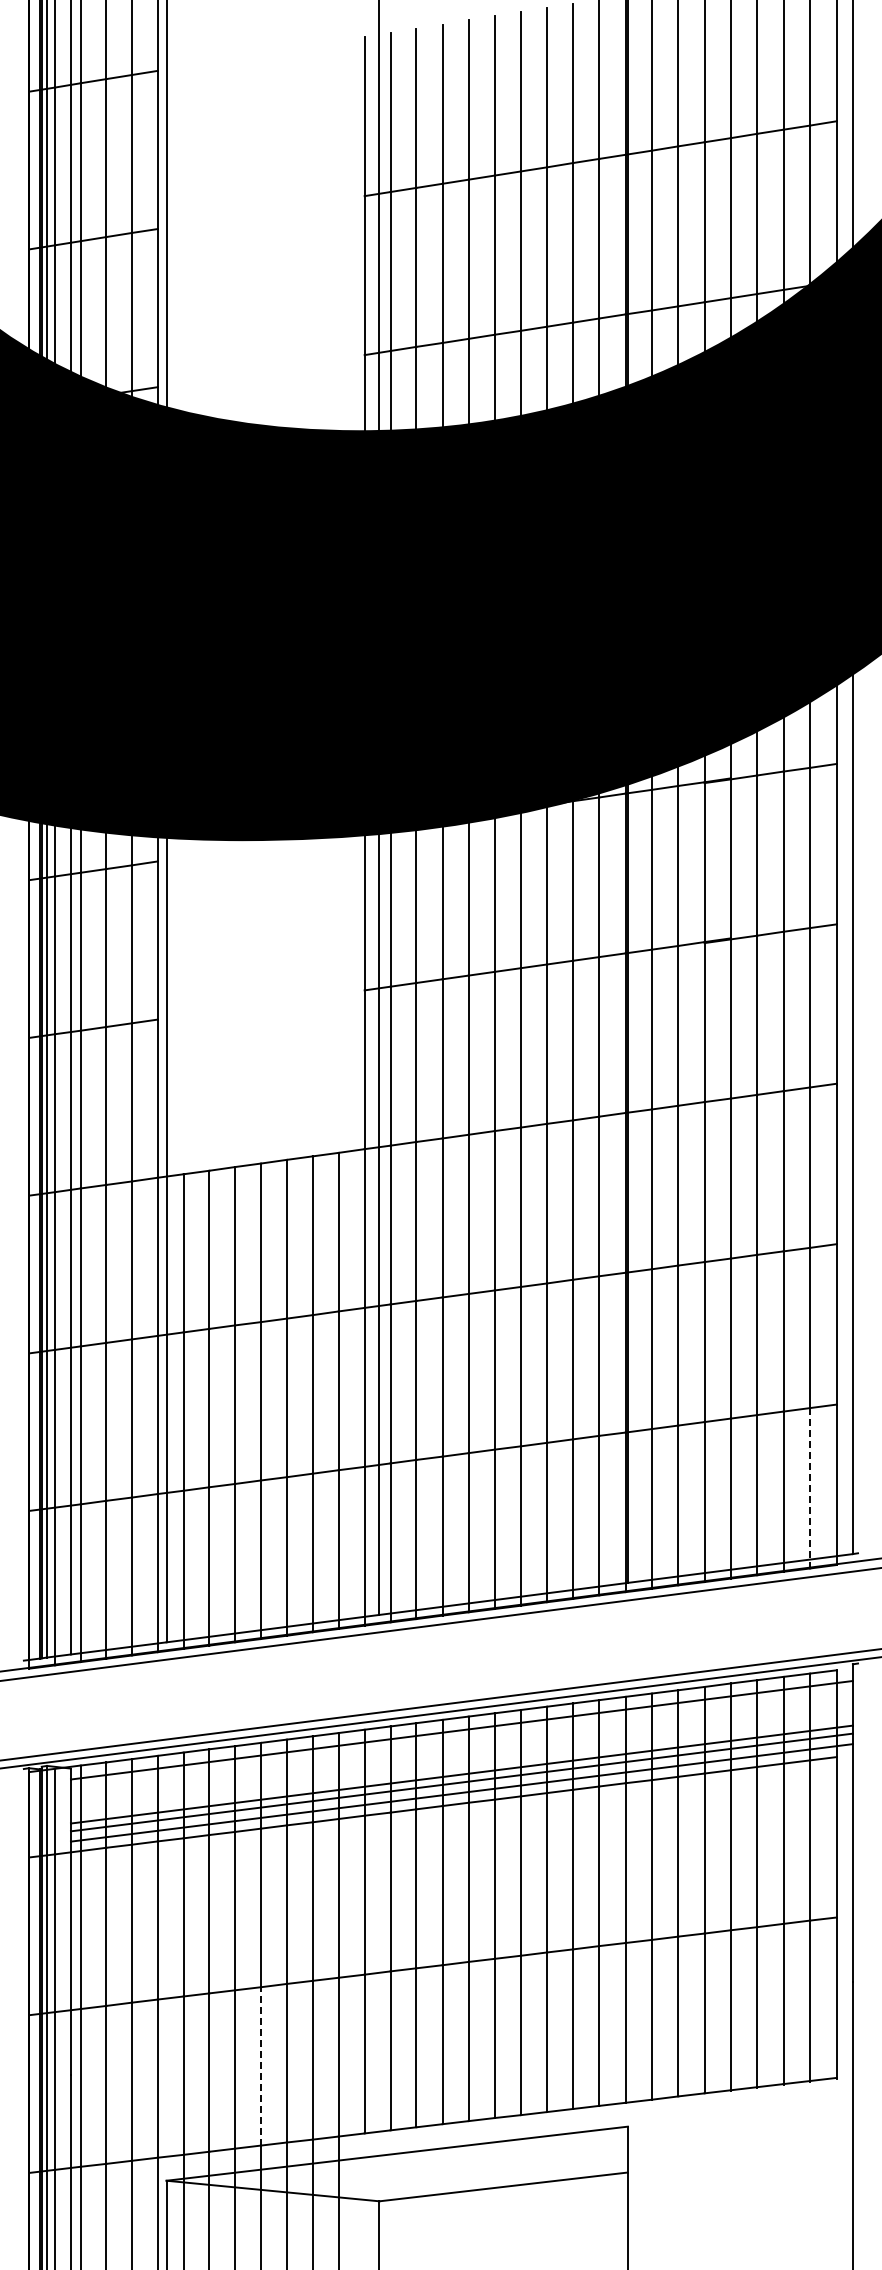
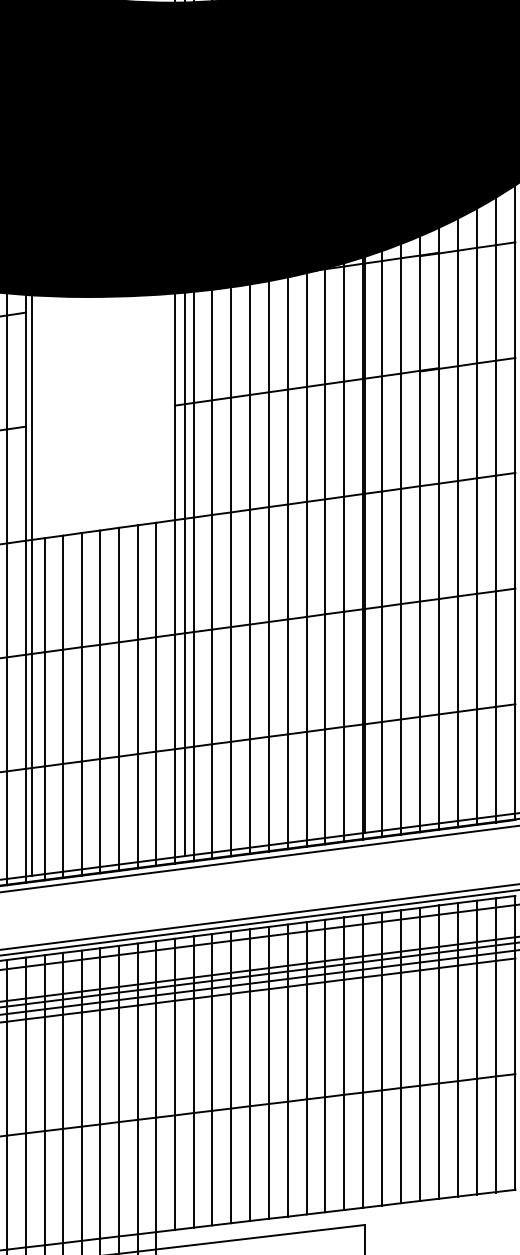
line: (810, 1487) -> (496, 764), dashed -> solid
line: (261, 2065) -> (100, 1180), dashed -> solid

